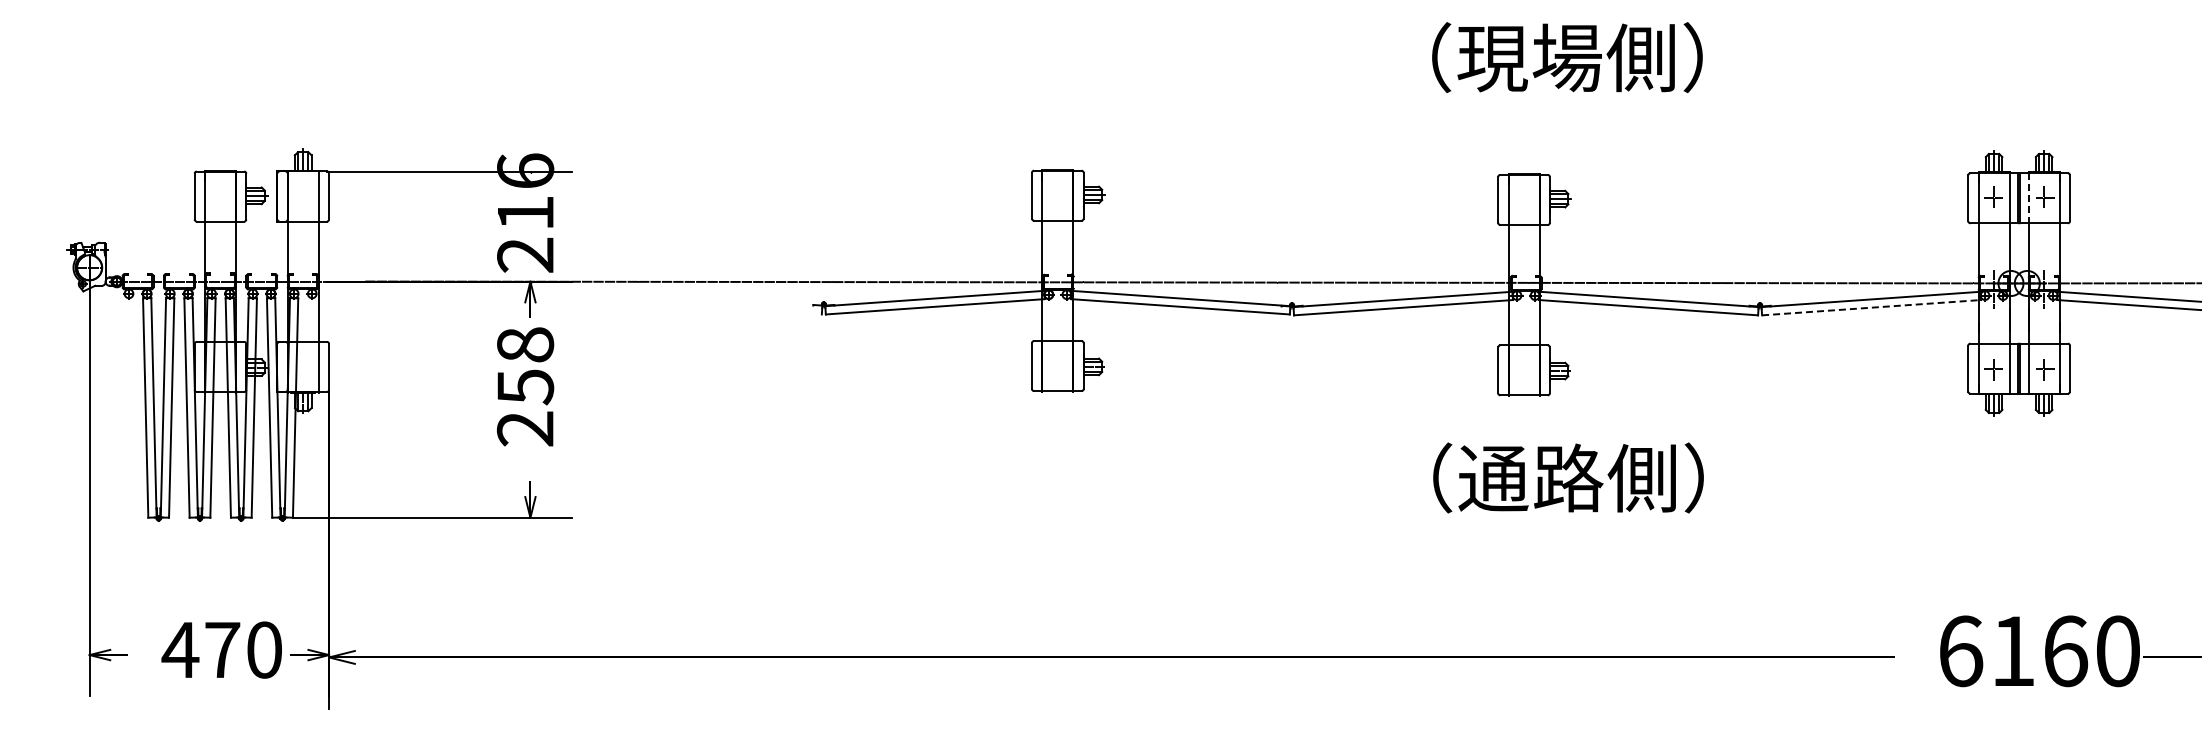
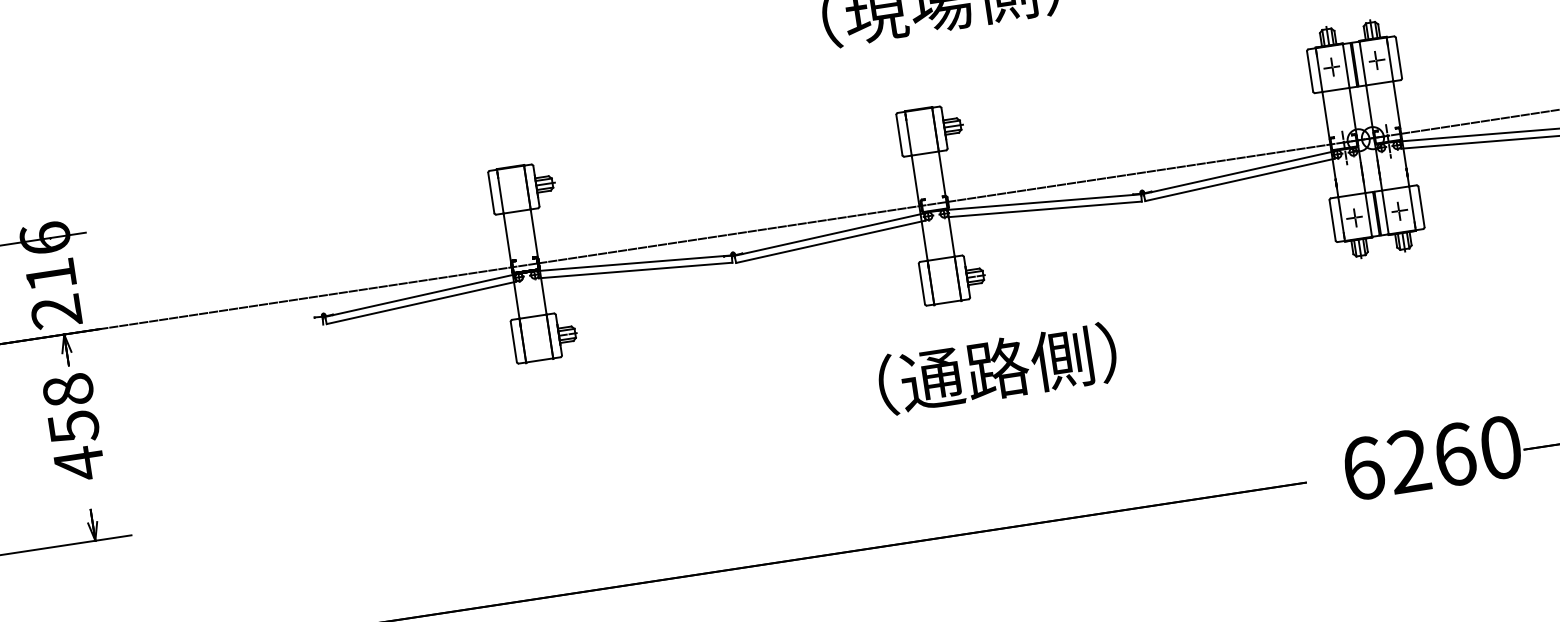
line: (2028, 198) -> (1362, 63), dashed -> solid
line: (1871, 307) -> (1239, 179), dashed -> solid
text: (524, 429) -> (78, 464), 258 -> 458
text: (2012, 650) -> (1408, 460), 6160 -> 6260

